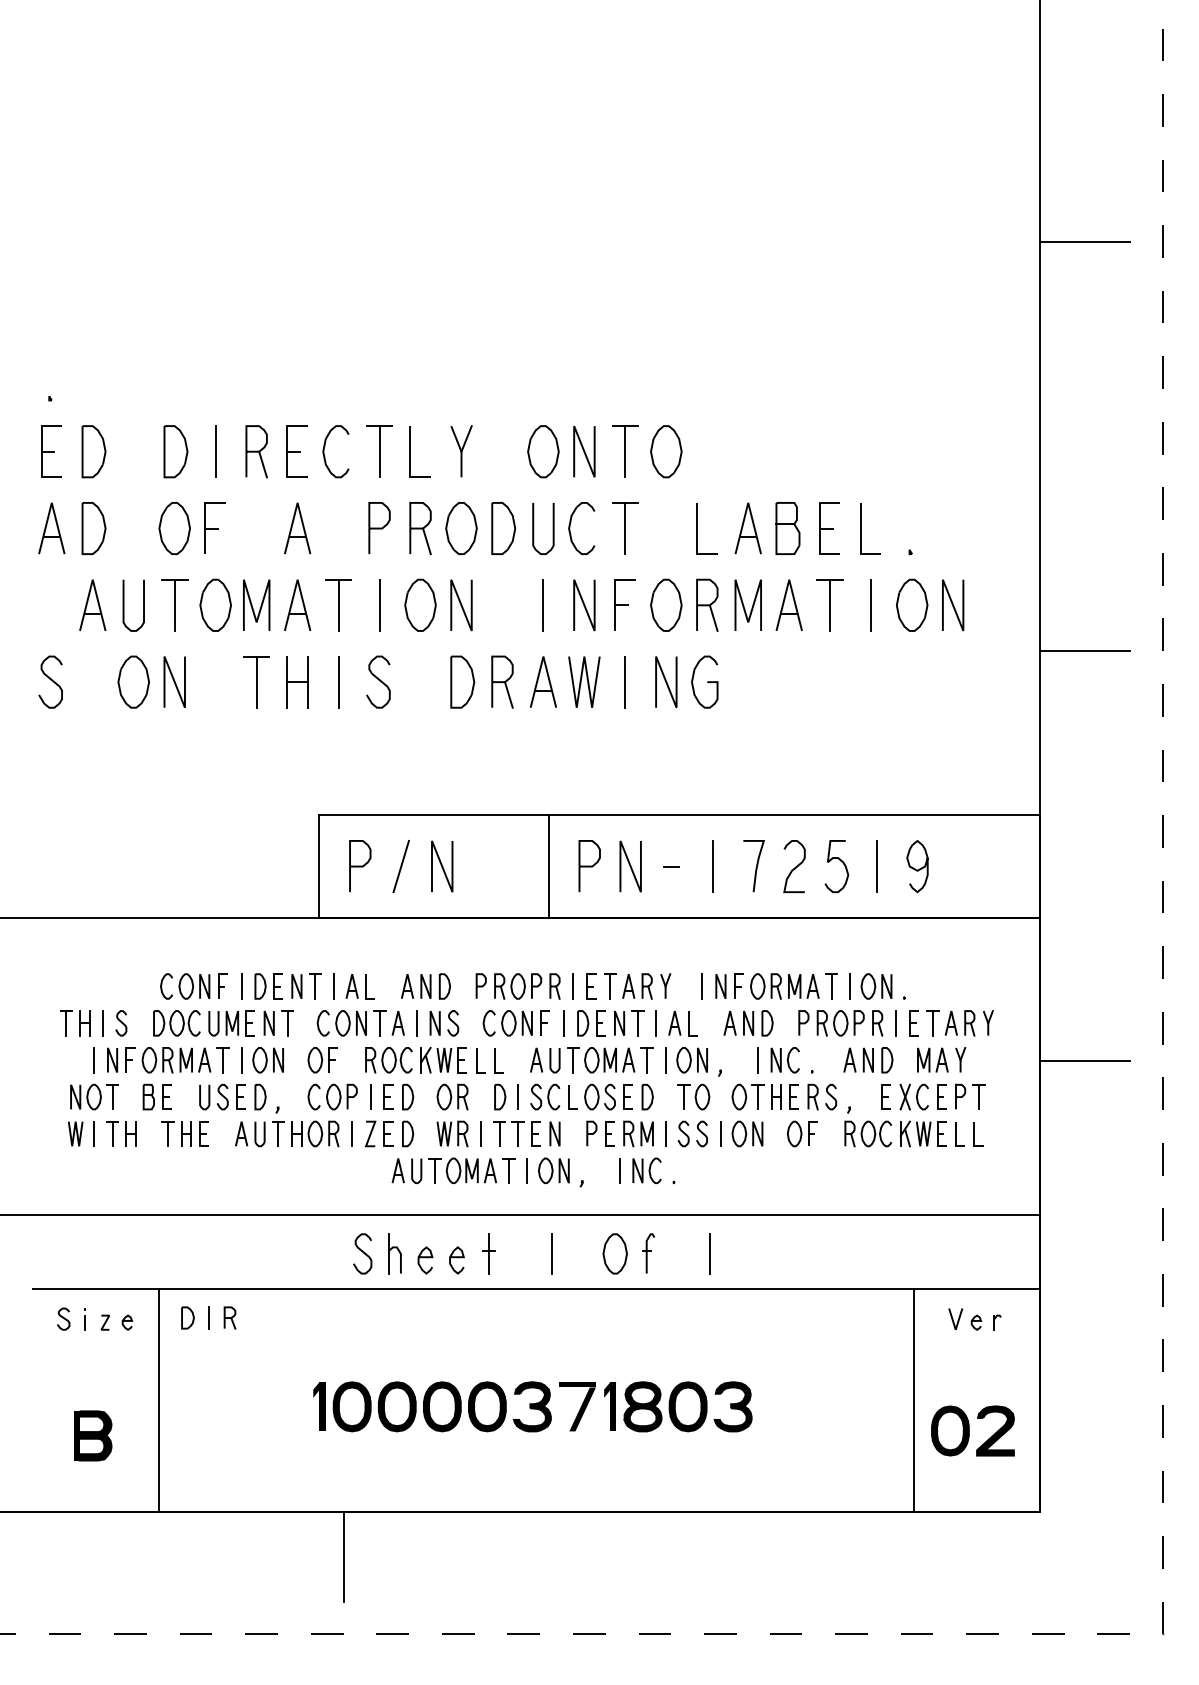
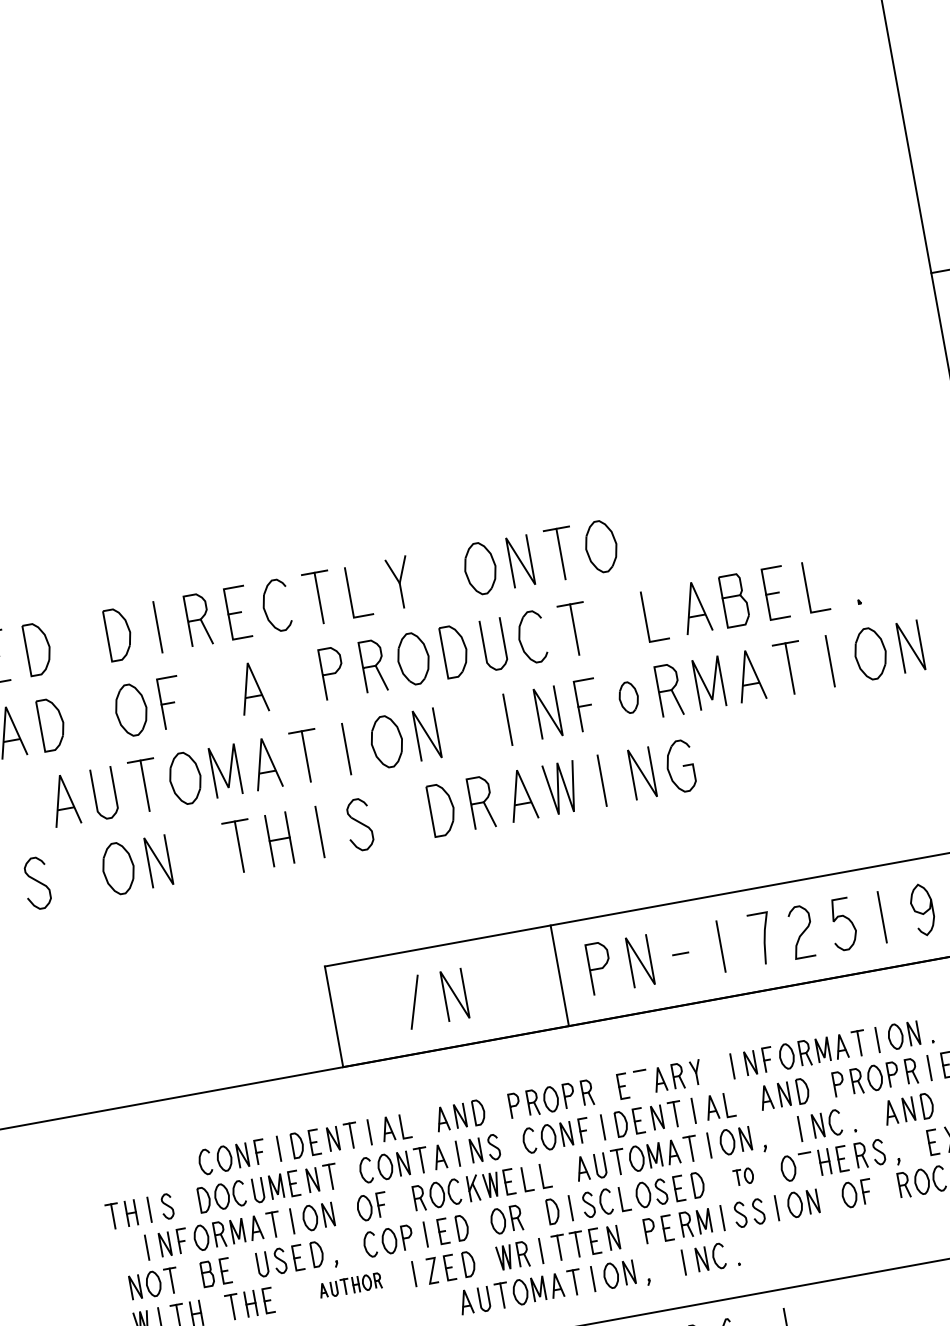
part: (666, 604) -> (628, 696), size x0.6
curve: (360, 866) -> (374, 1009), removed
line: (573, 986) -> (605, 1089), removed
line: (610, 986) -> (641, 1082), removed
part: (693, 1096) -> (743, 1176), size x0.6
line: (757, 1096) -> (806, 1164), removed
part: (287, 1133) -> (350, 1285), size x0.6

